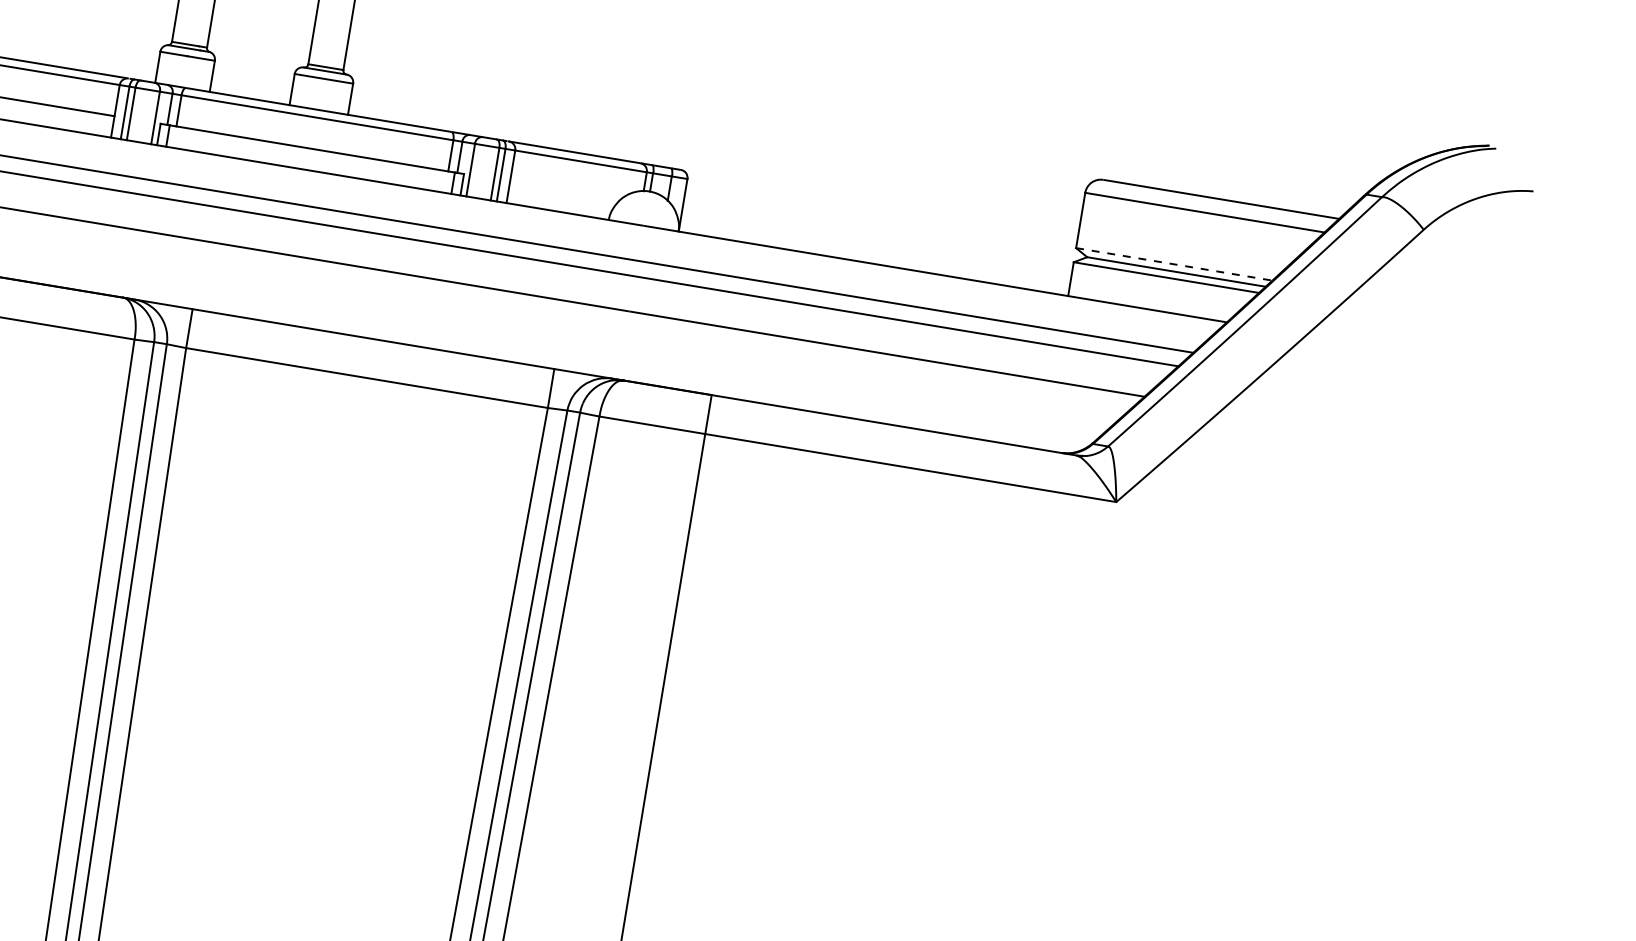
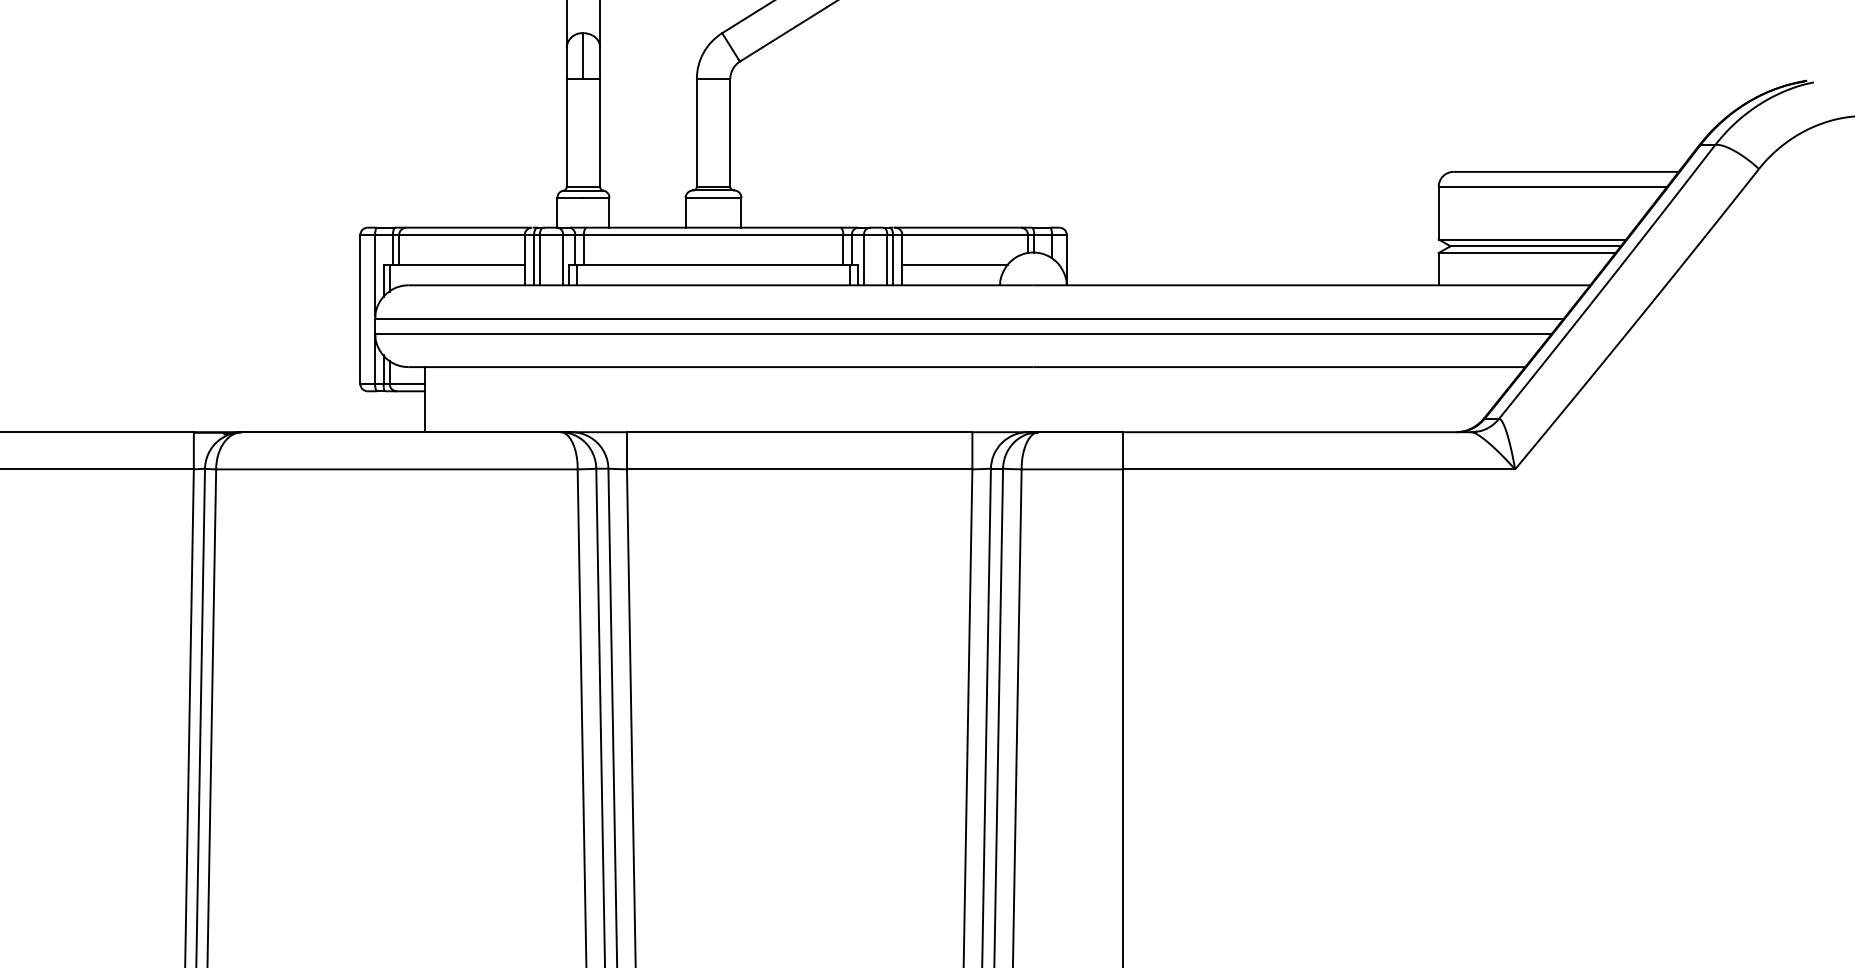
line: (564, 190) -> (954, 264), added
line: (1174, 264) -> (1532, 239), dashed -> solid

